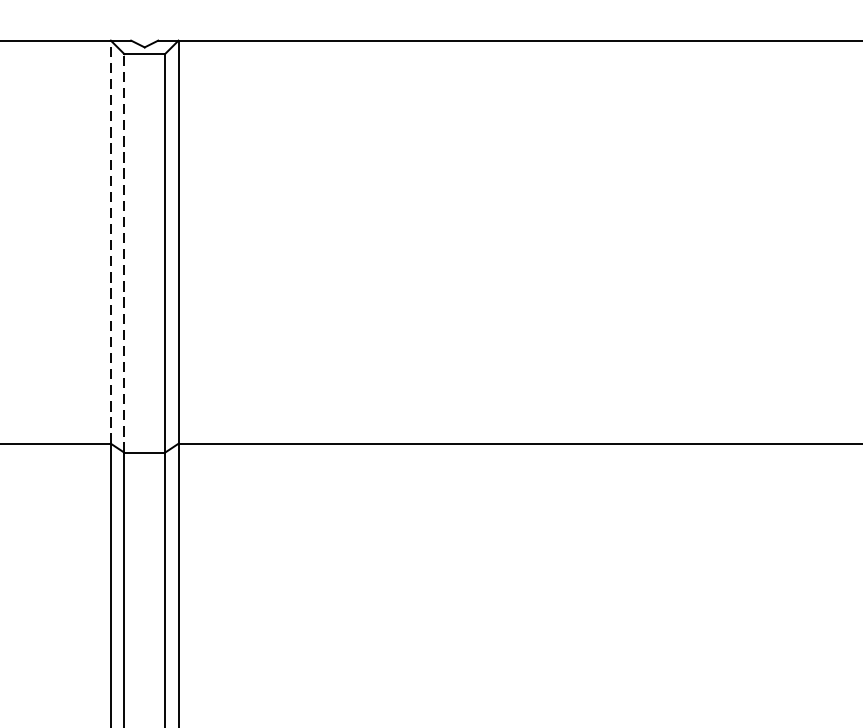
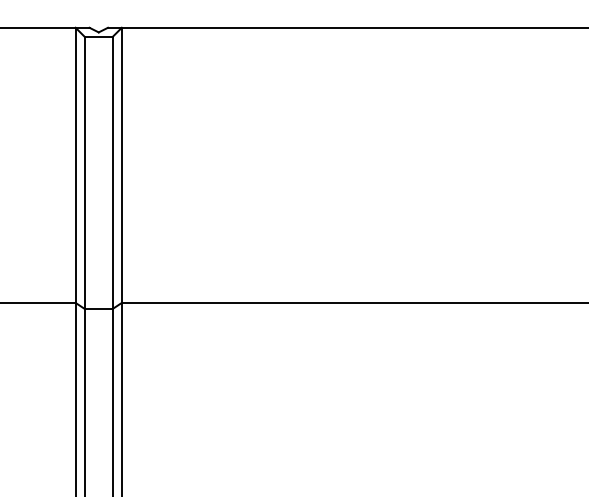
line: (110, 242) -> (75, 165), dashed -> solid
line: (123, 252) -> (84, 172), dashed -> solid

